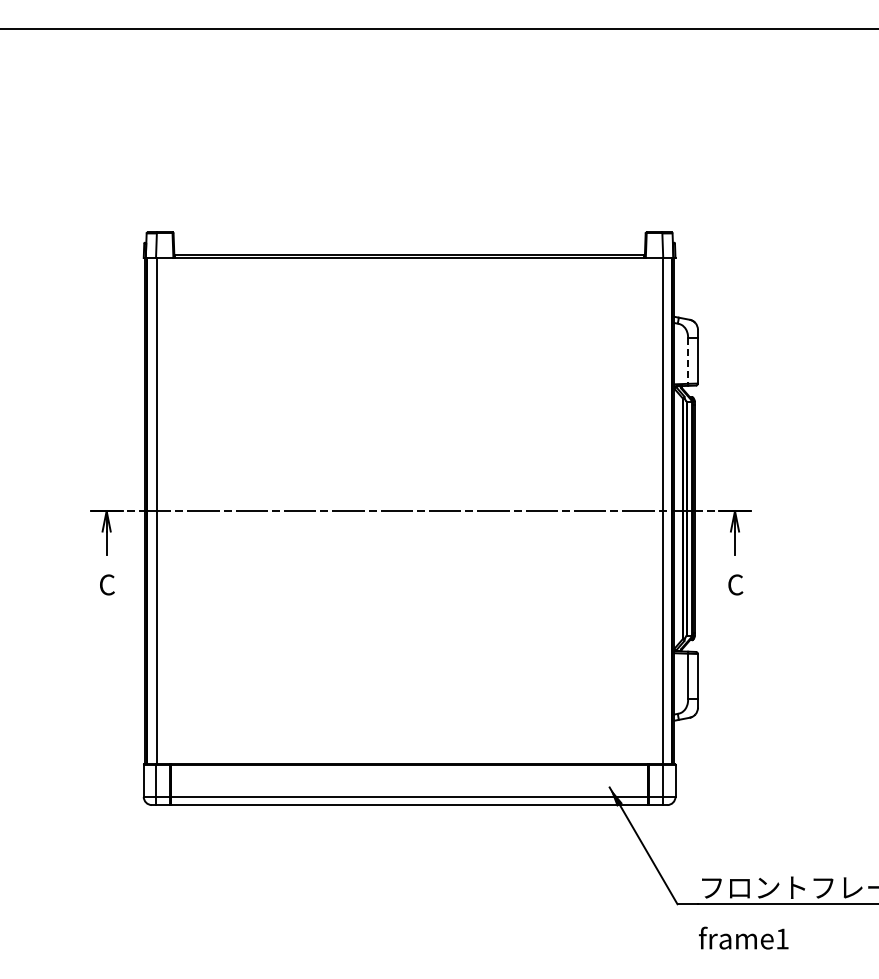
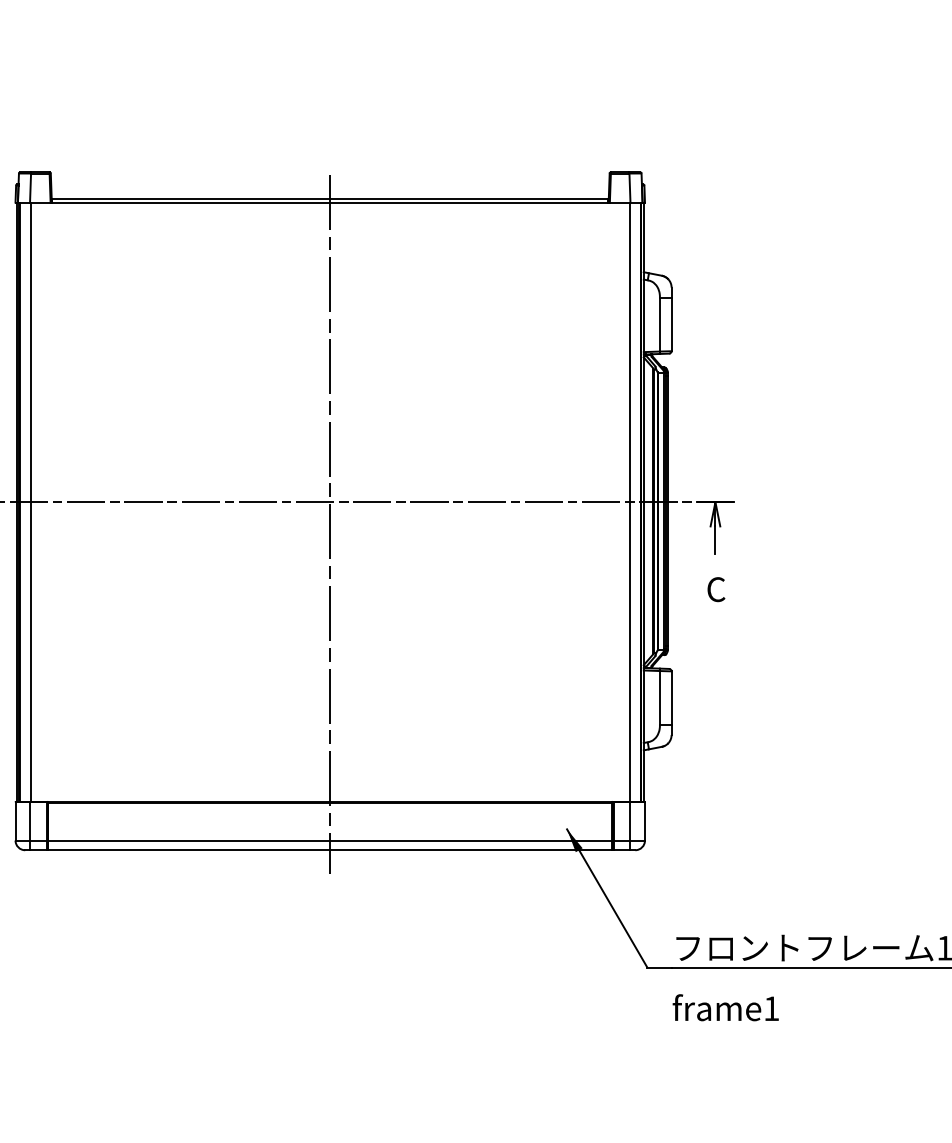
line: (688, 361) -> (660, 325), dashed -> solid
line: (409, 529) -> (330, 523), added

